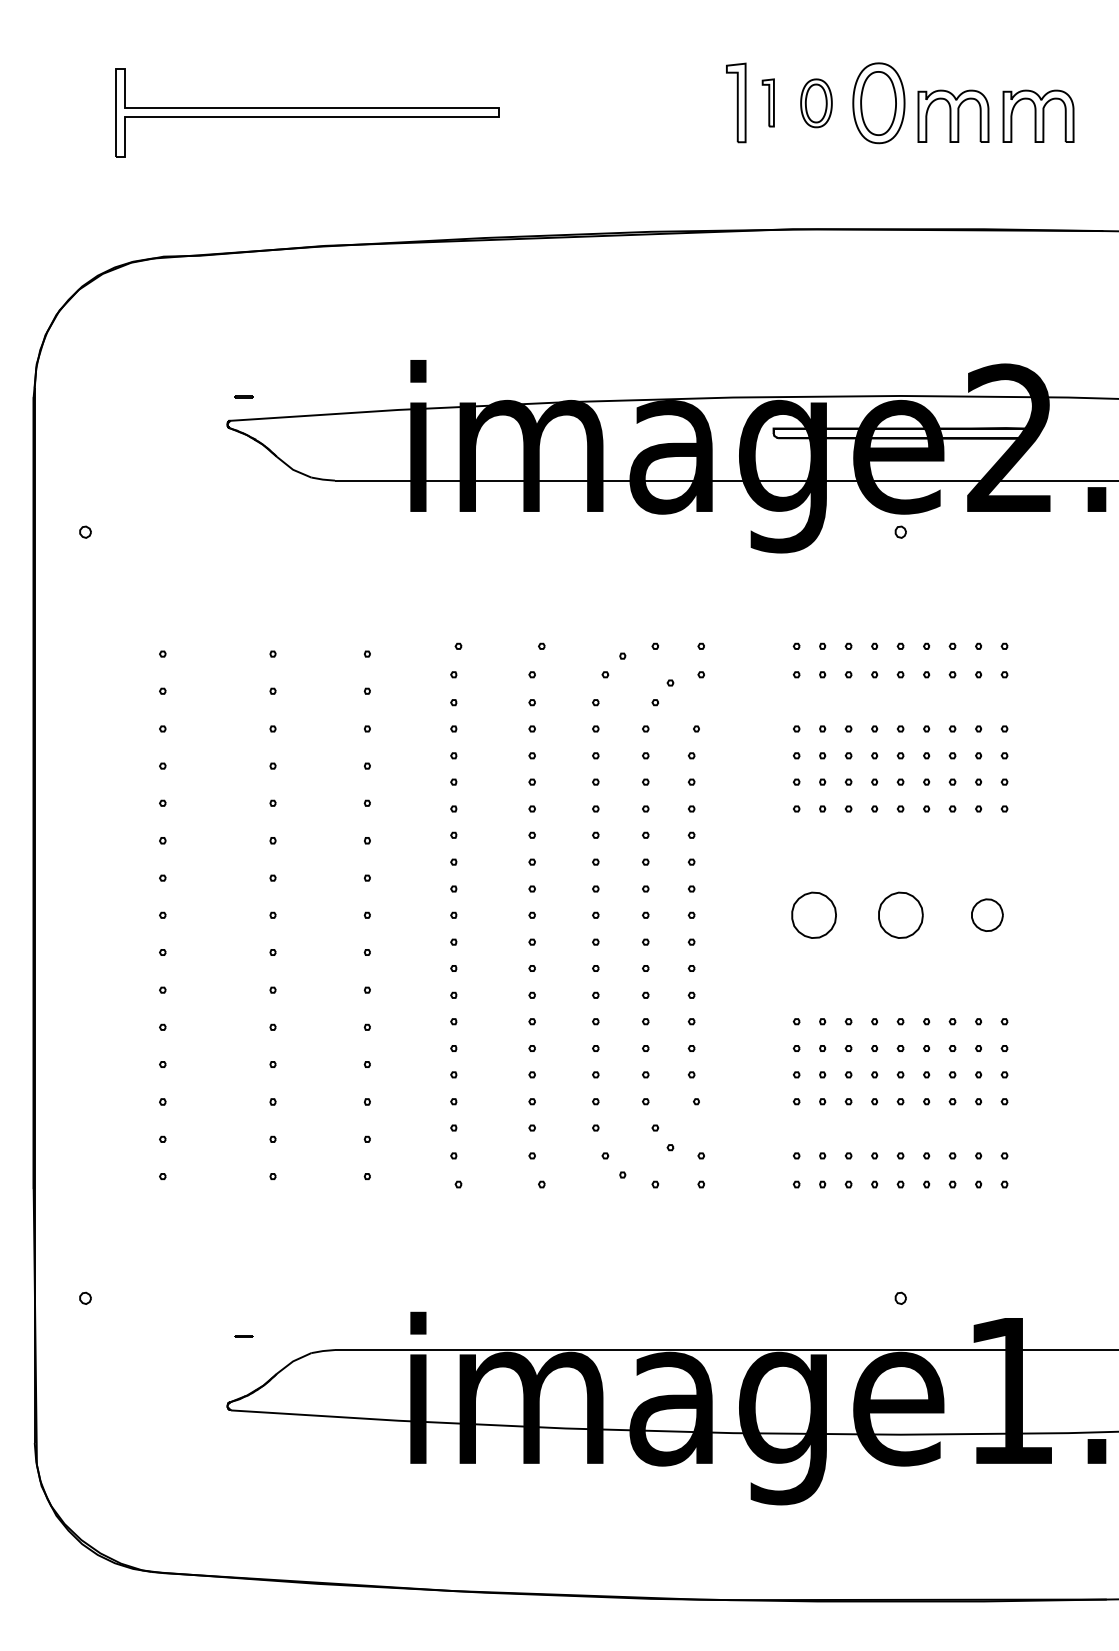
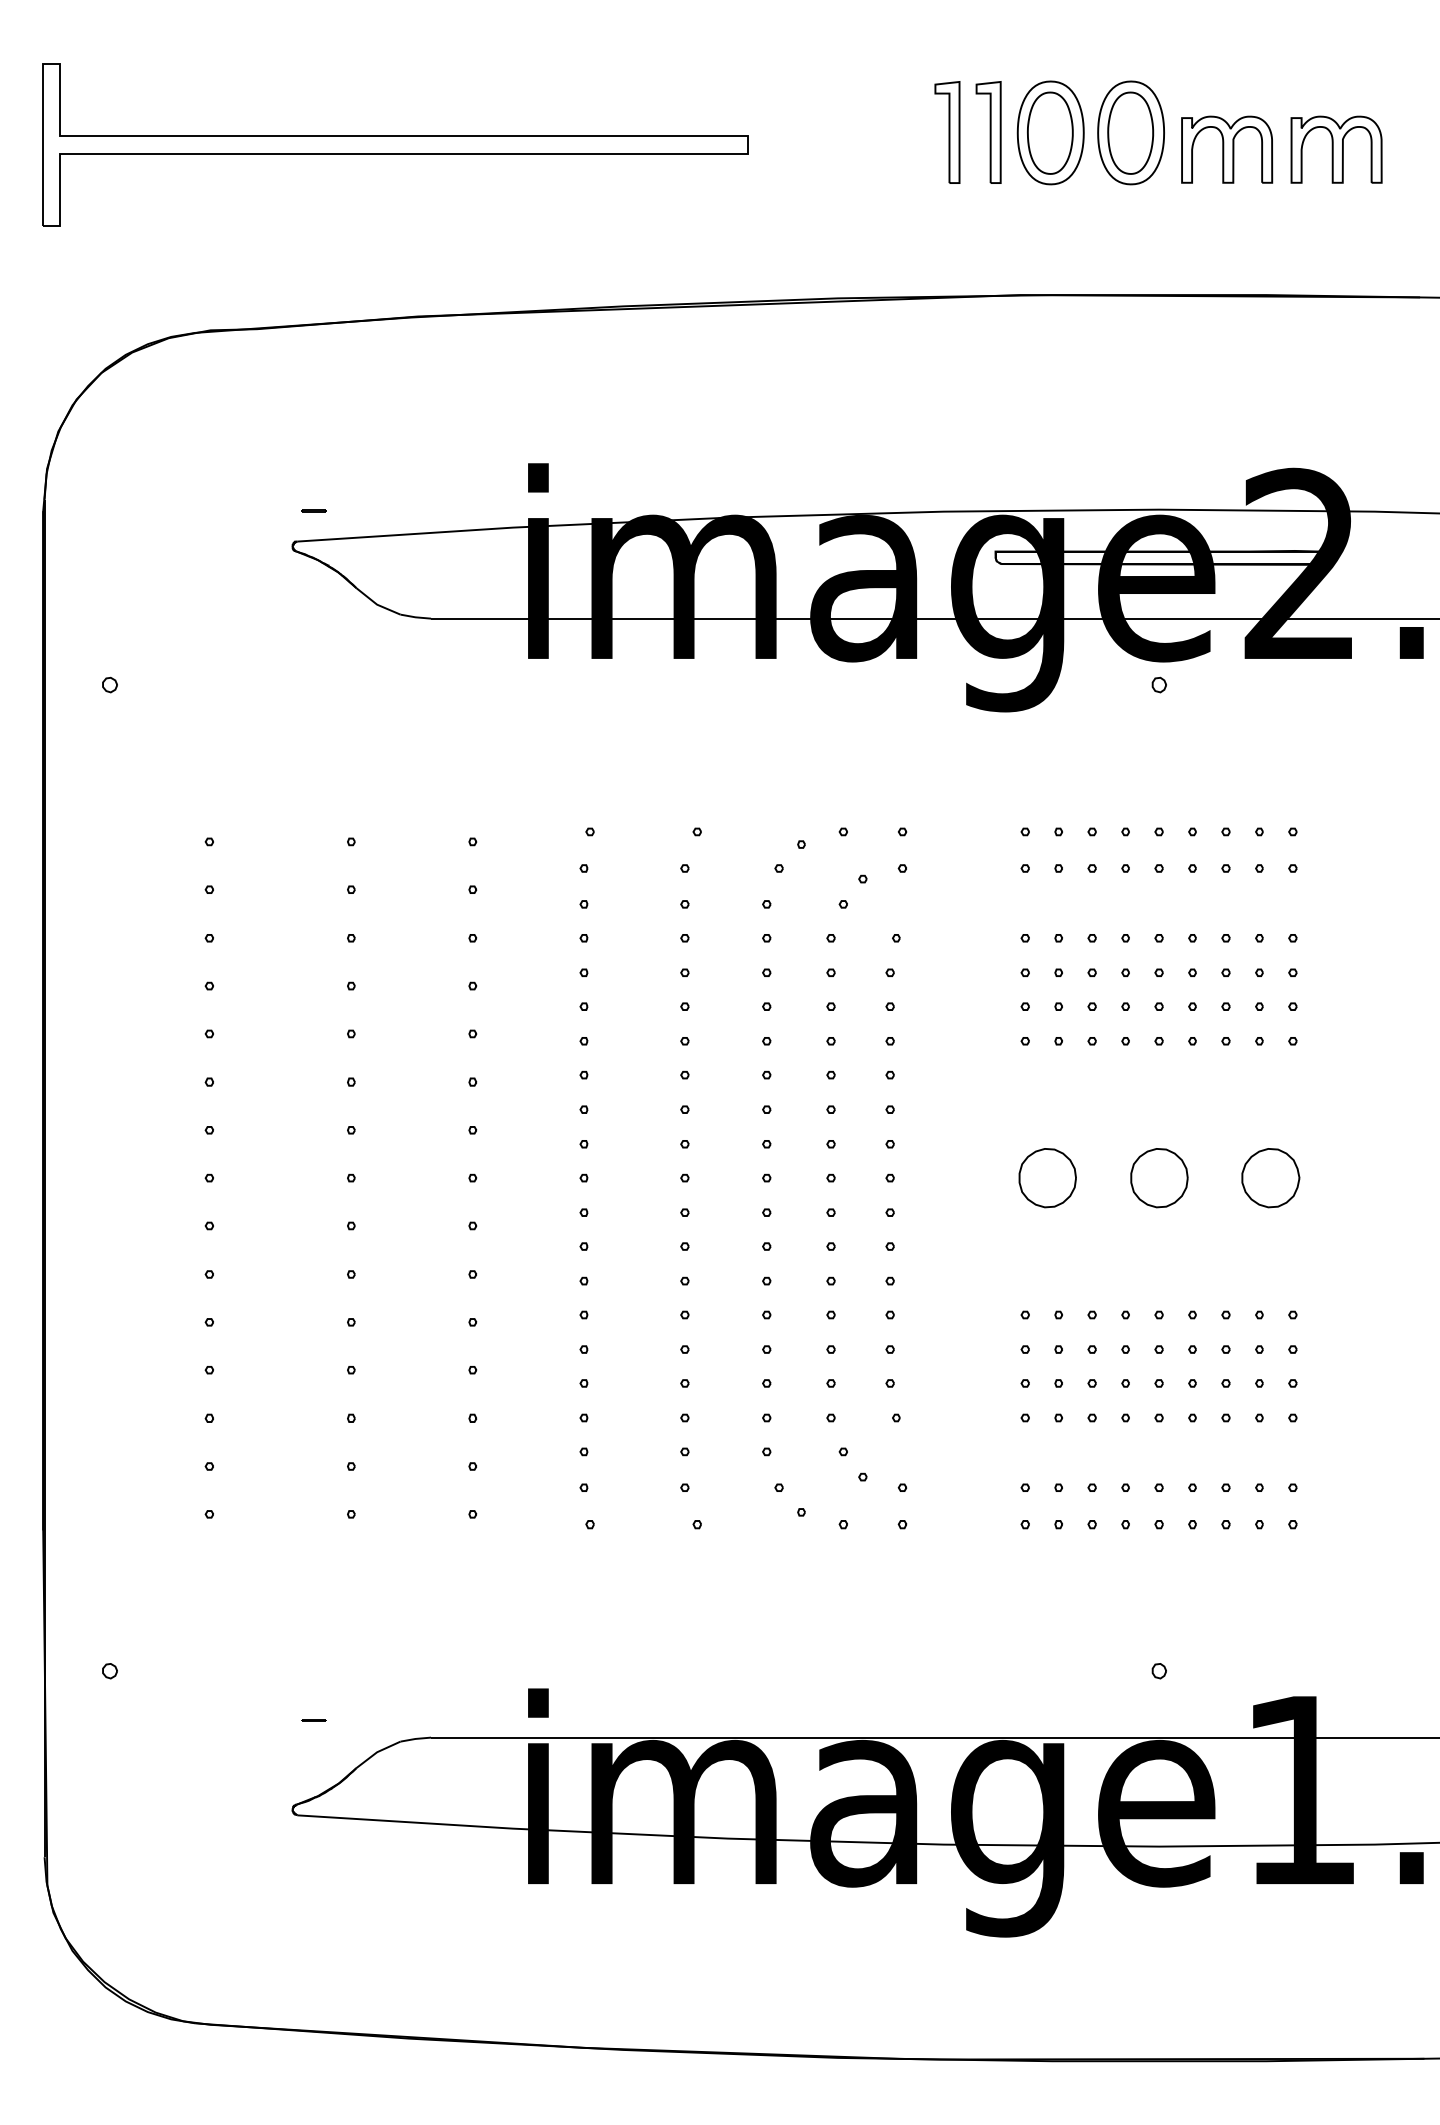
part: (768, 102) -> (989, 131), size x1.67
part: (816, 103) -> (1050, 133), size x1.67
part: (307, 112) -> (395, 144), size x1.43
part: (987, 914) -> (1270, 1177), size x1.43

